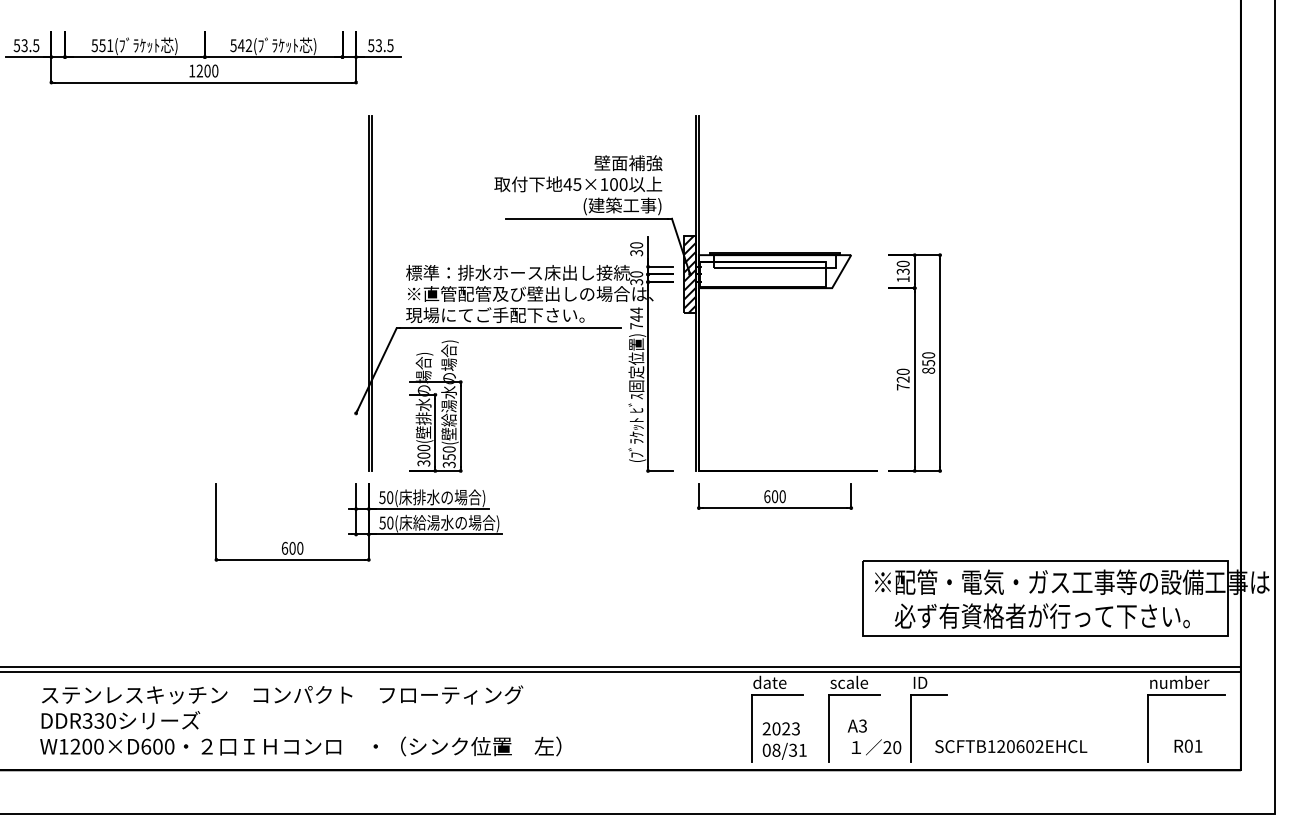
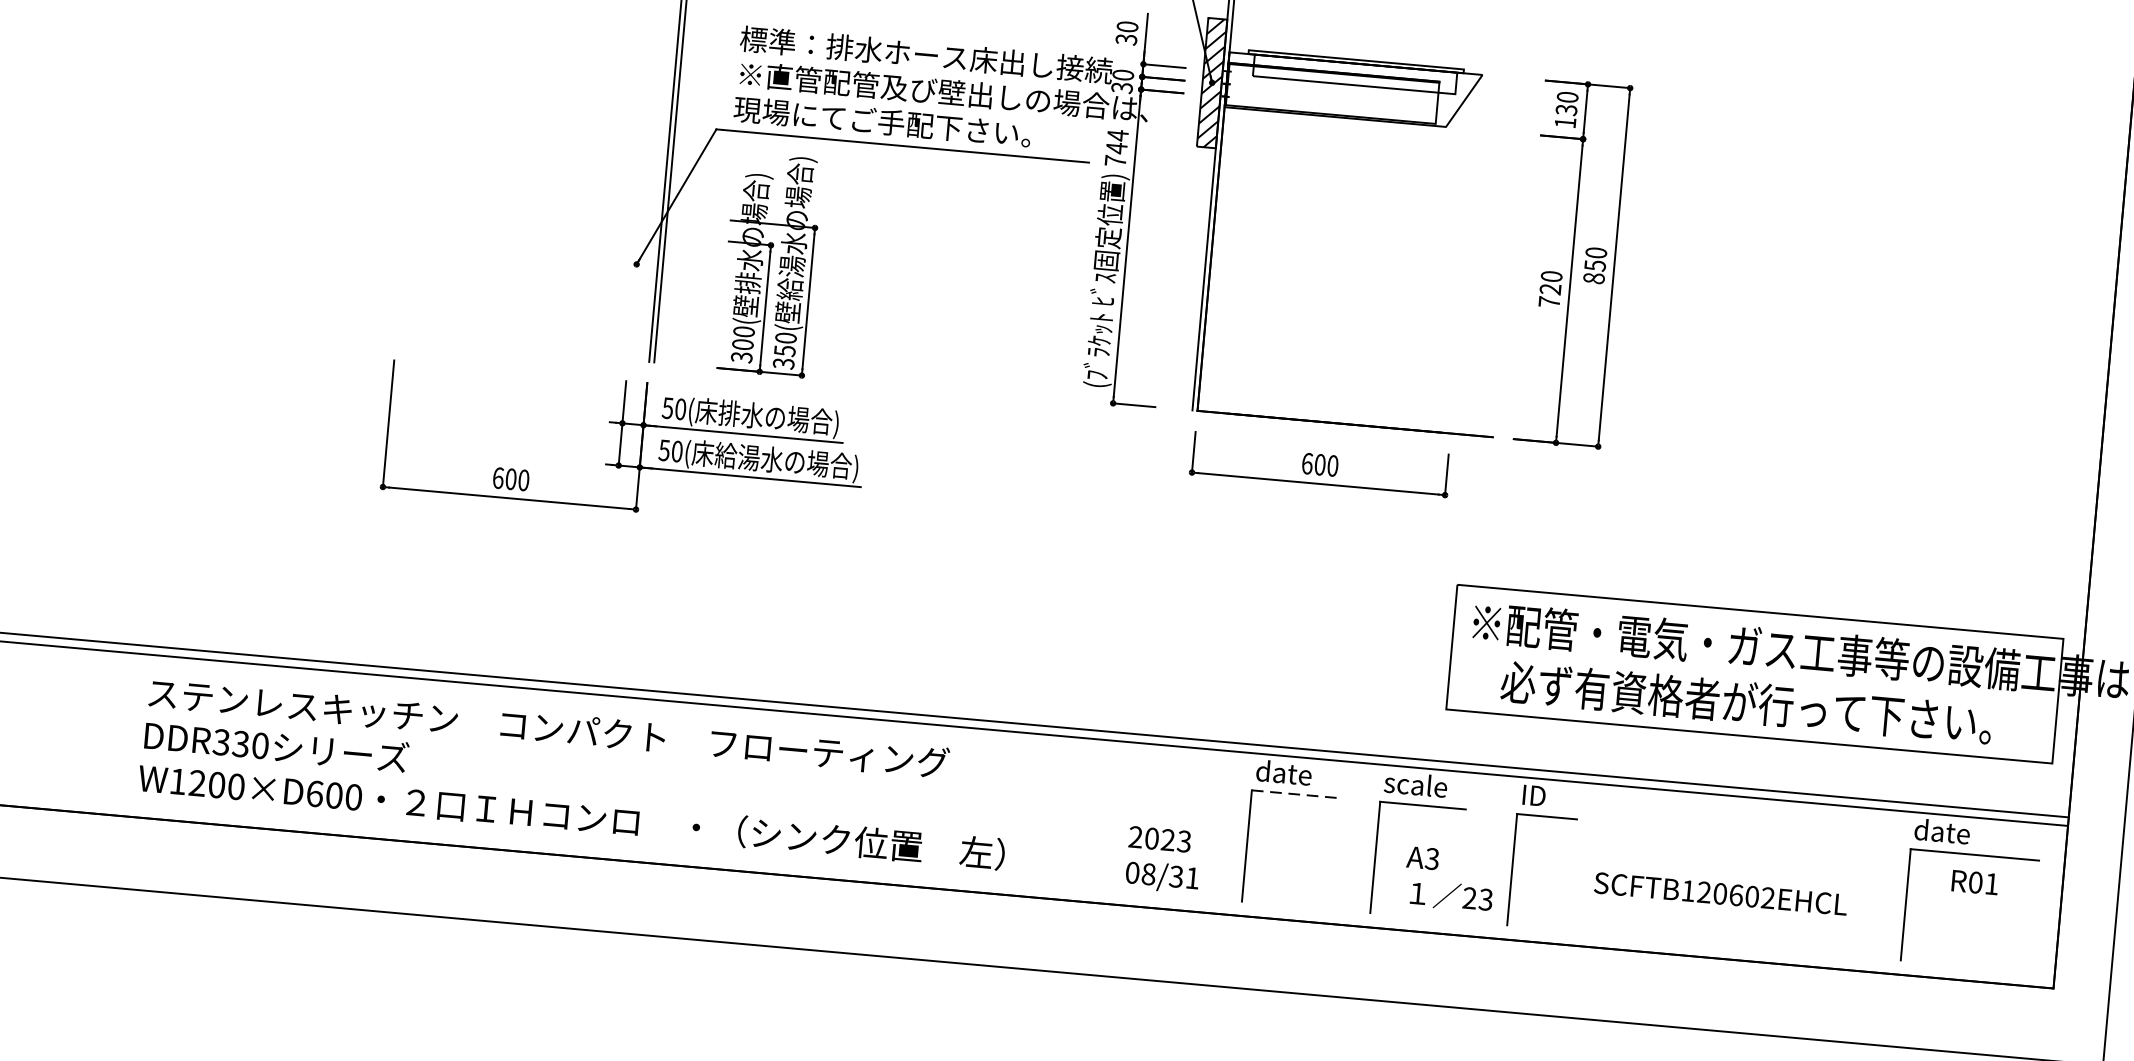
text: (1179, 681) -> (1964, 831), number -> date
line: (777, 694) -> (1294, 793), solid -> dashed
text: (300, 720) -> (575, 773), moved
text: (784, 740) -> (1163, 859), moved
text: (1188, 745) -> (1975, 881), moved
text: (1011, 746) -> (1721, 893), moved
text: (897, 747) -> (1486, 899), 20 -> 23

